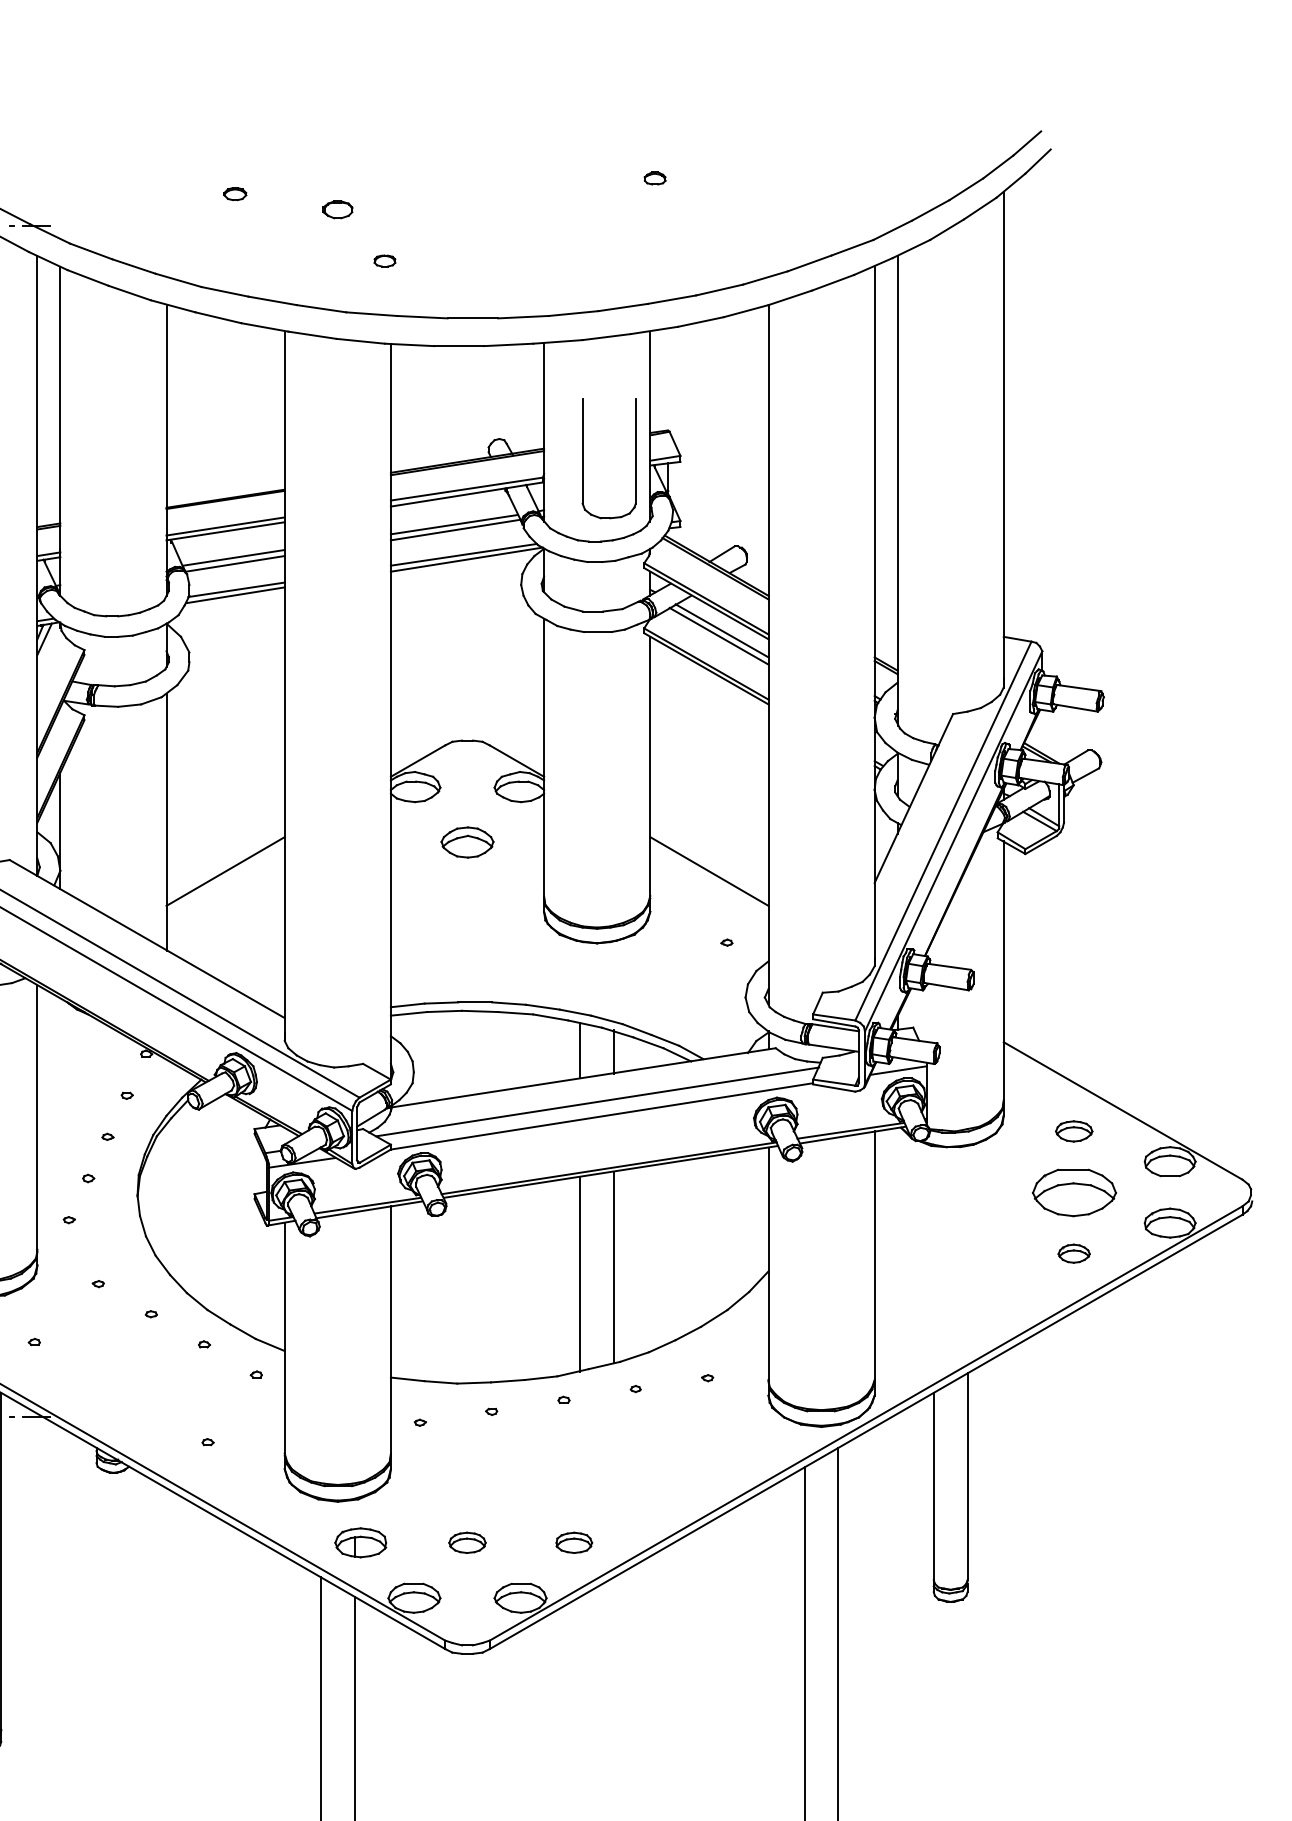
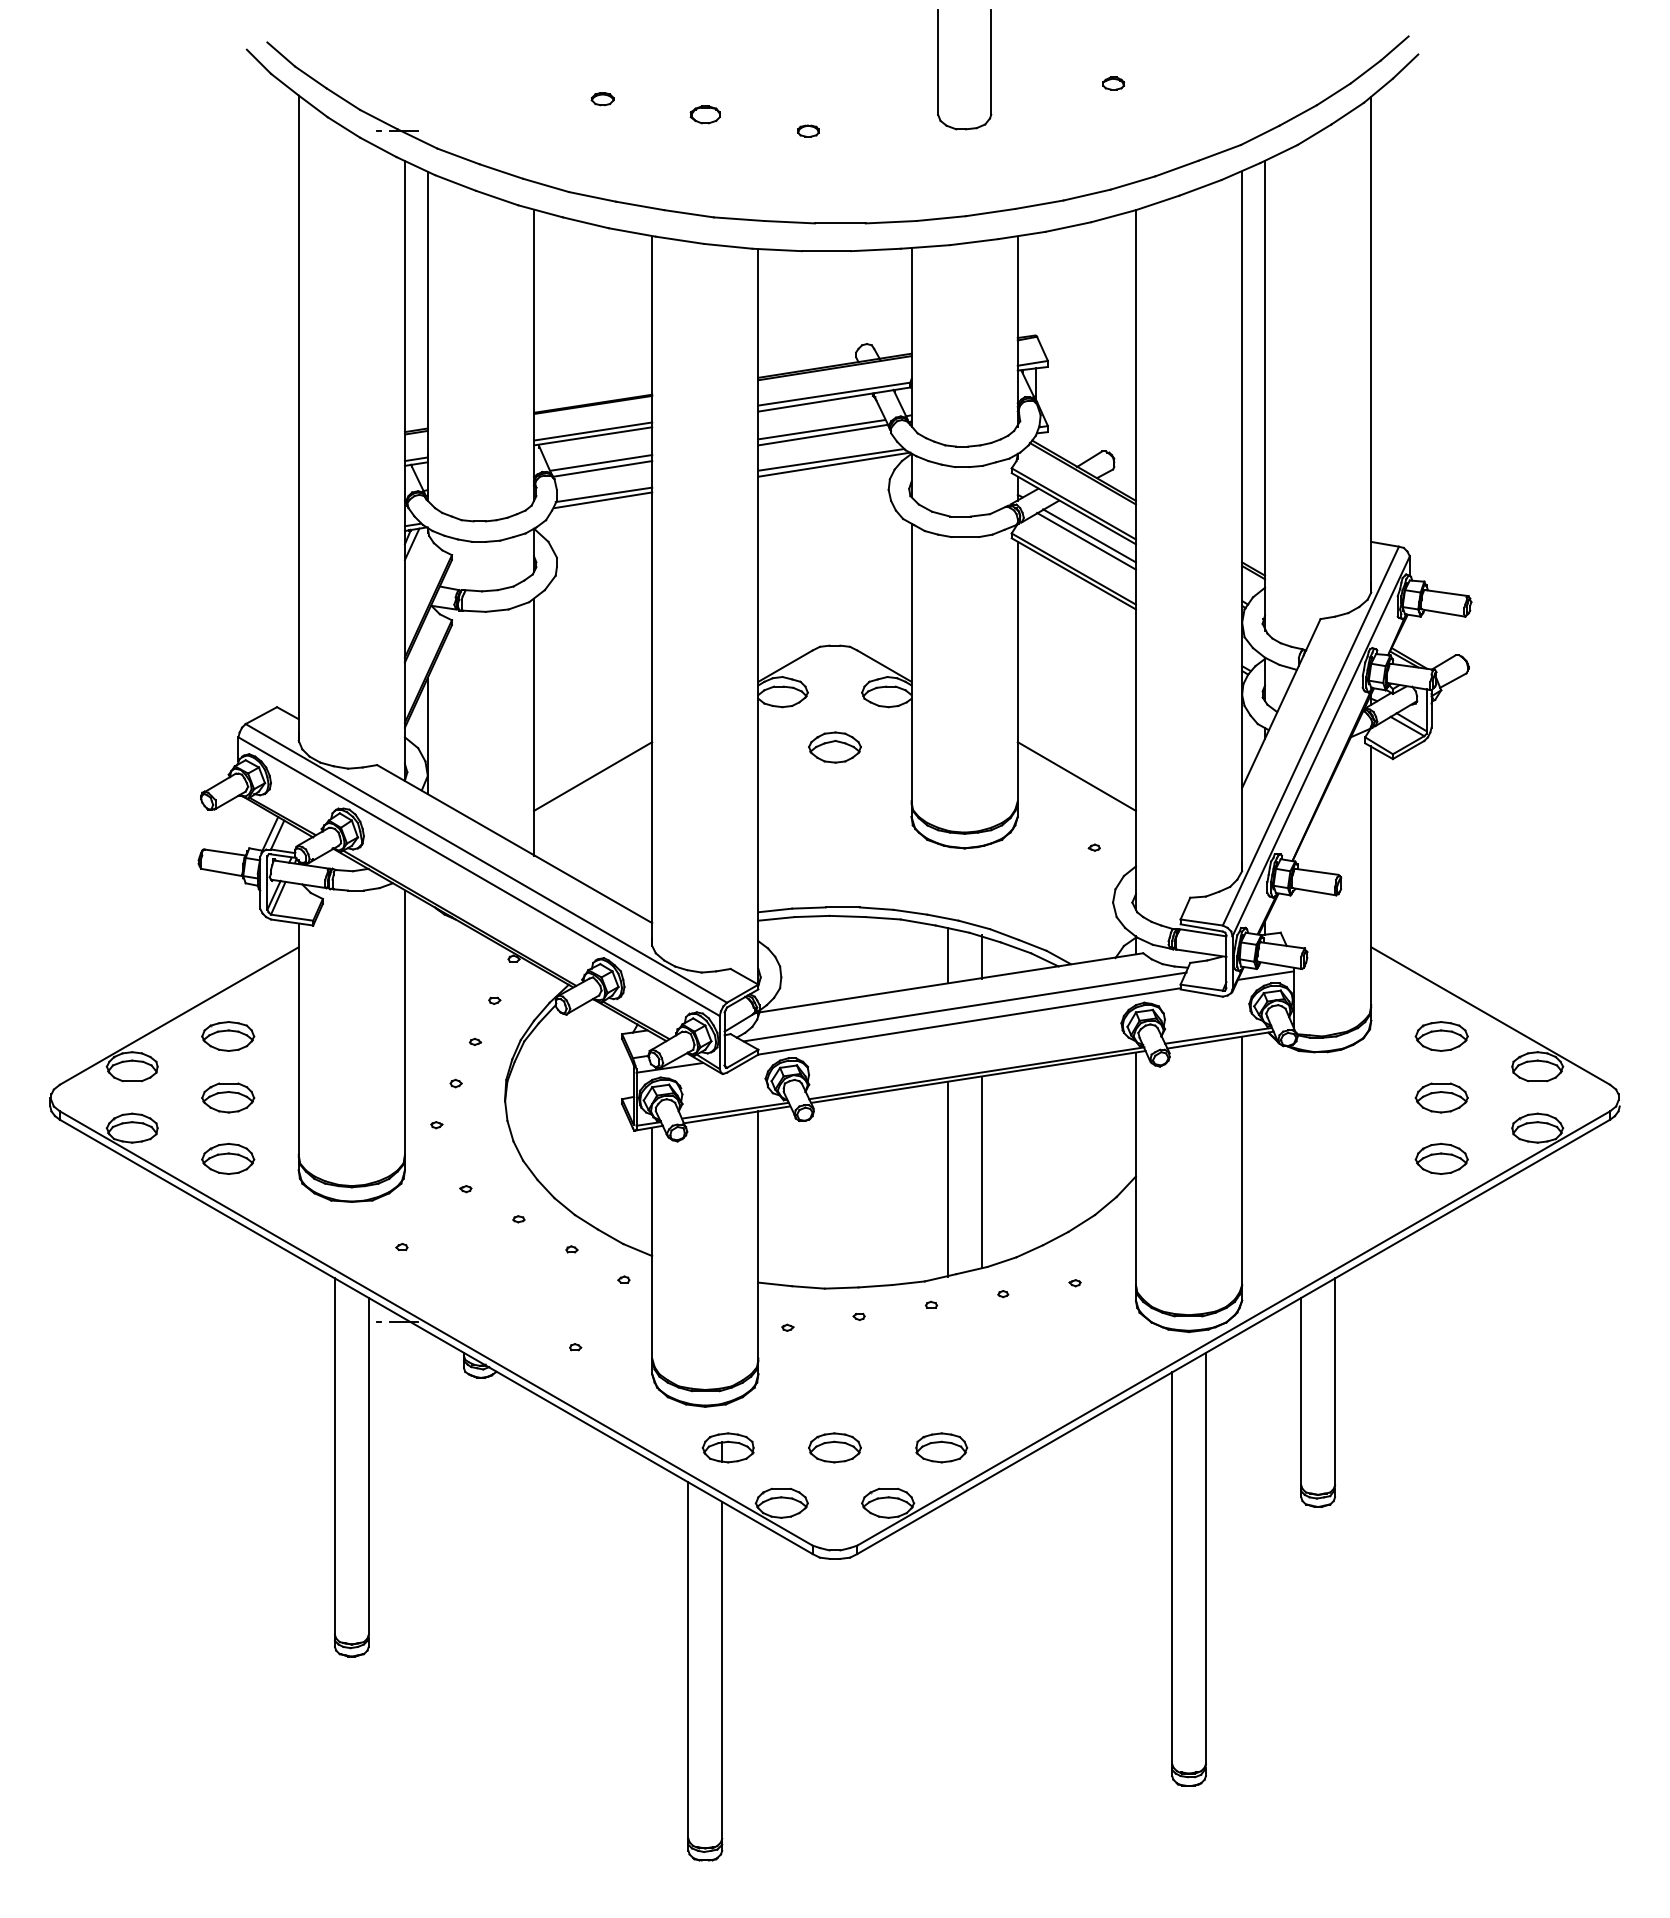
part: (655, 178) -> (1113, 83), moved
part: (385, 260) -> (808, 130), moved
part: (583, 458) -> (938, 69), moved
part: (1074, 1131) -> (1441, 1036), size x1.43
part: (1074, 1192) -> (1441, 1097), size x0.62
part: (1074, 1253) -> (1441, 1158), size x1.67
part: (467, 1542) -> (834, 1447), size x1.43
part: (574, 1542) -> (941, 1447), size x1.43

